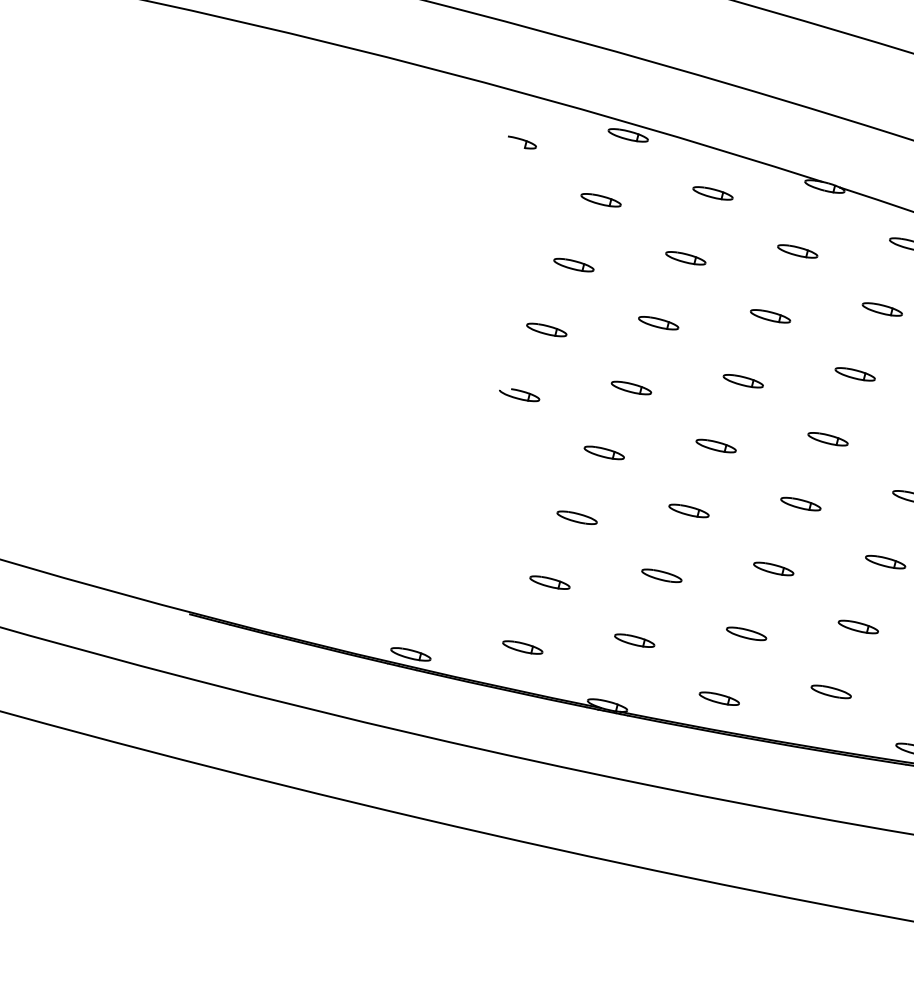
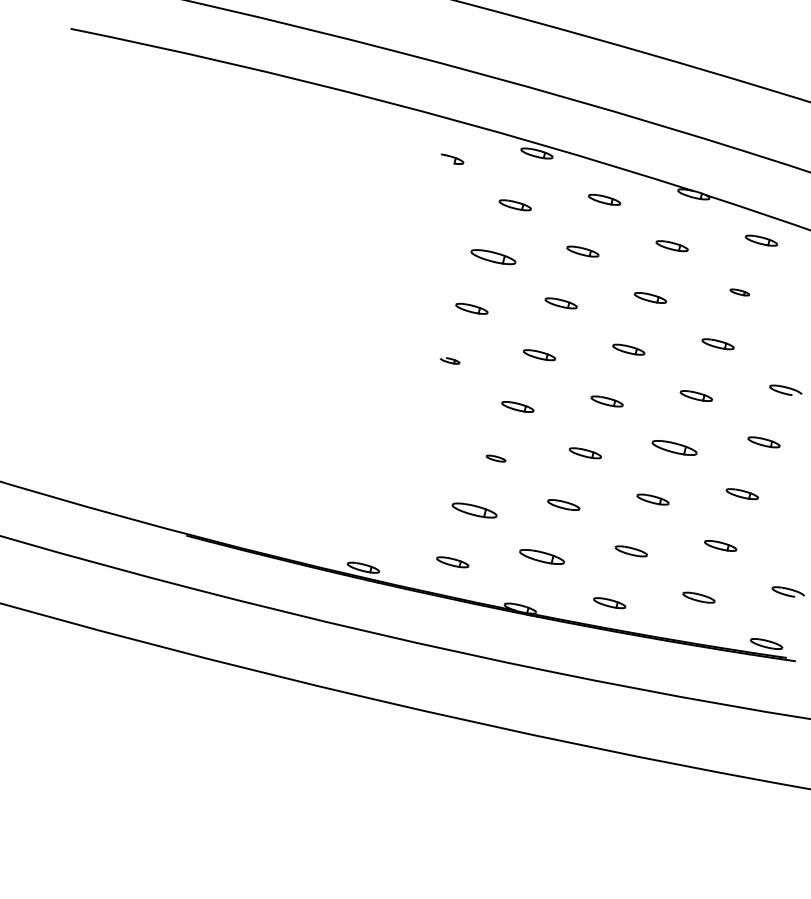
part: (573, 264) -> (493, 256), size x1.4
part: (882, 309) -> (739, 292), size x0.6
part: (518, 394) -> (449, 360), size x0.6
part: (800, 503) -> (674, 447), size x1.4
part: (576, 517) -> (495, 458), size x0.6
part: (548, 582) -> (473, 510), size x1.4
part: (633, 640) -> (541, 556), size x1.4

